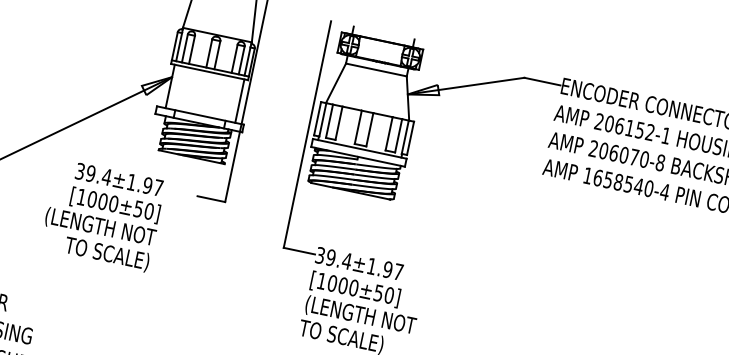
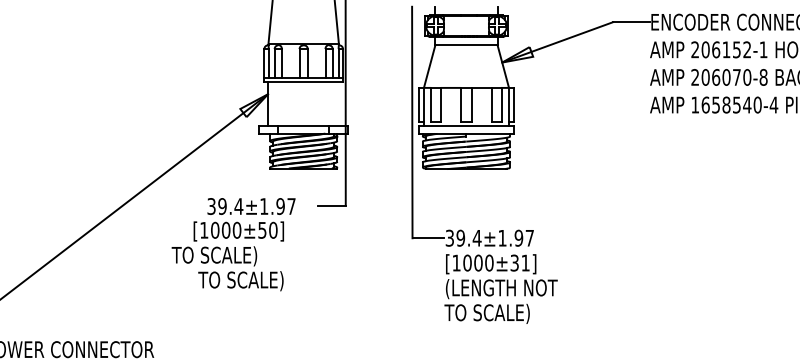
line: (240, 100) -> (339, 103), removed
text: (119, 179) -> (251, 206), moved
text: (99, 227) -> (228, 256), (LENGTH NOT -> TO SCALE)
text: (384, 293) -> (520, 262), [1000±50] -> [1000±31]

